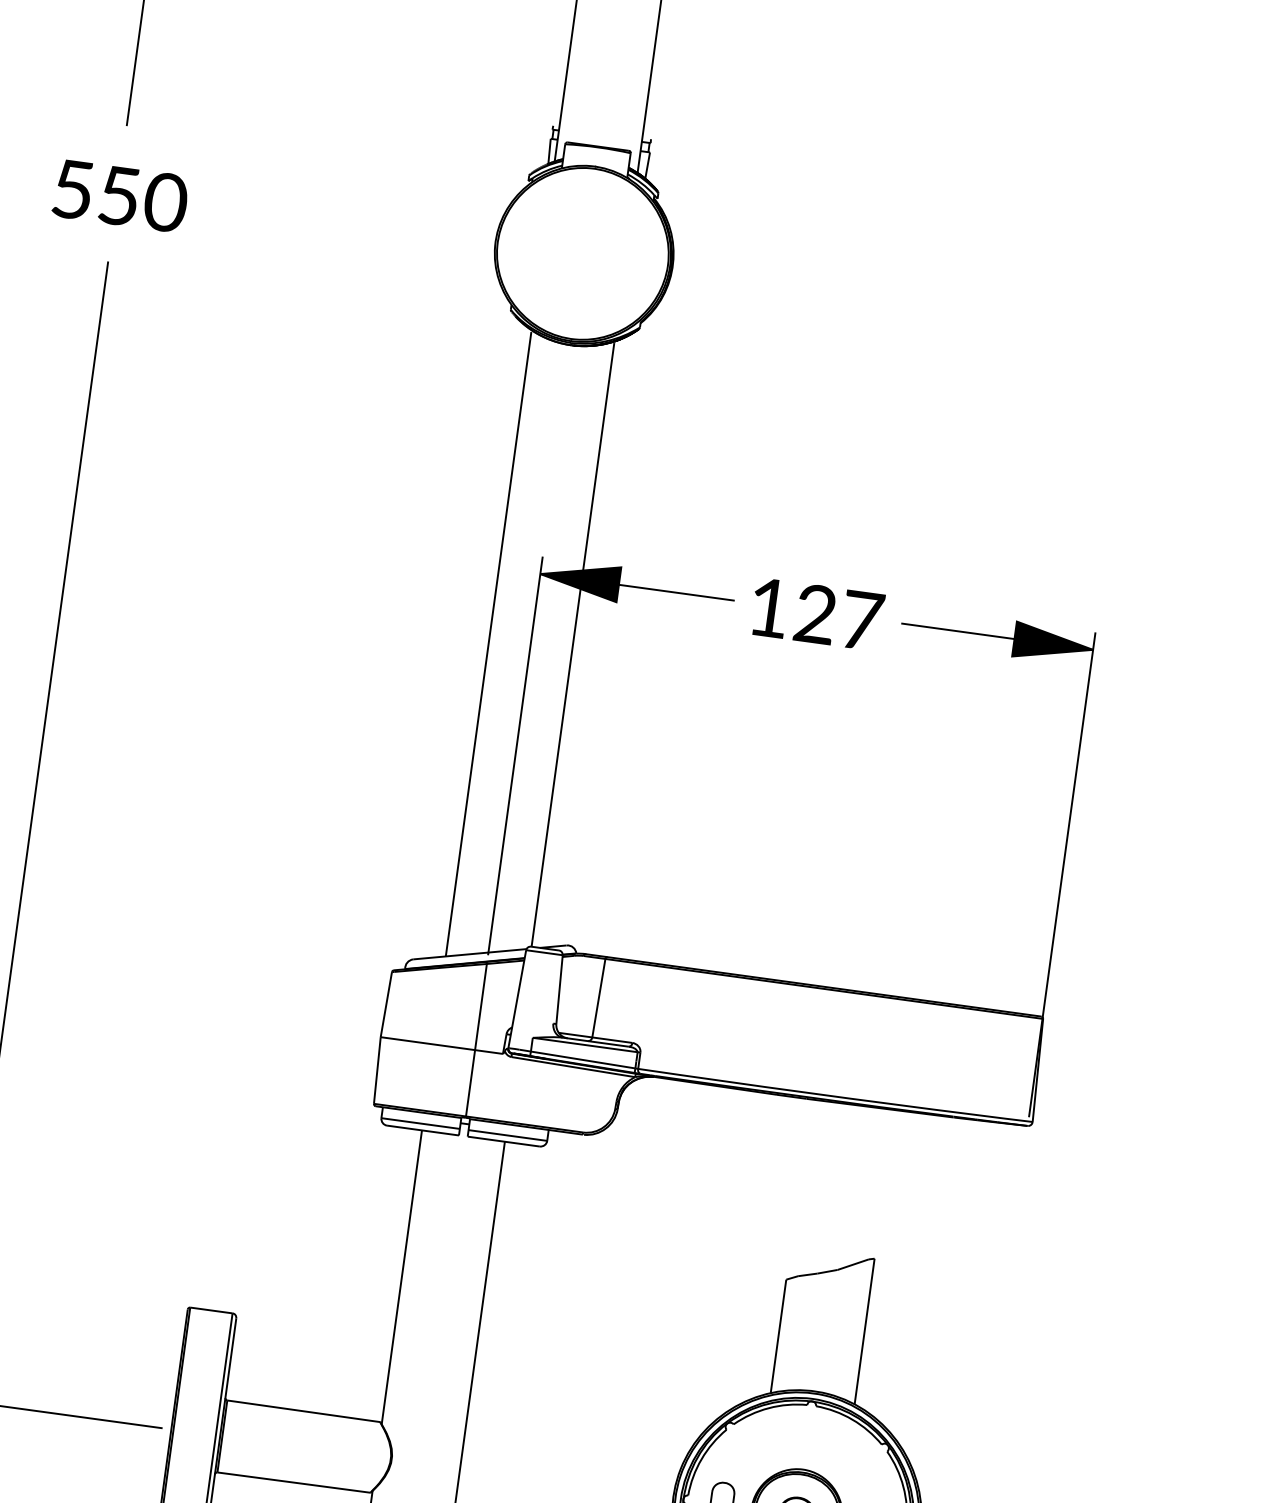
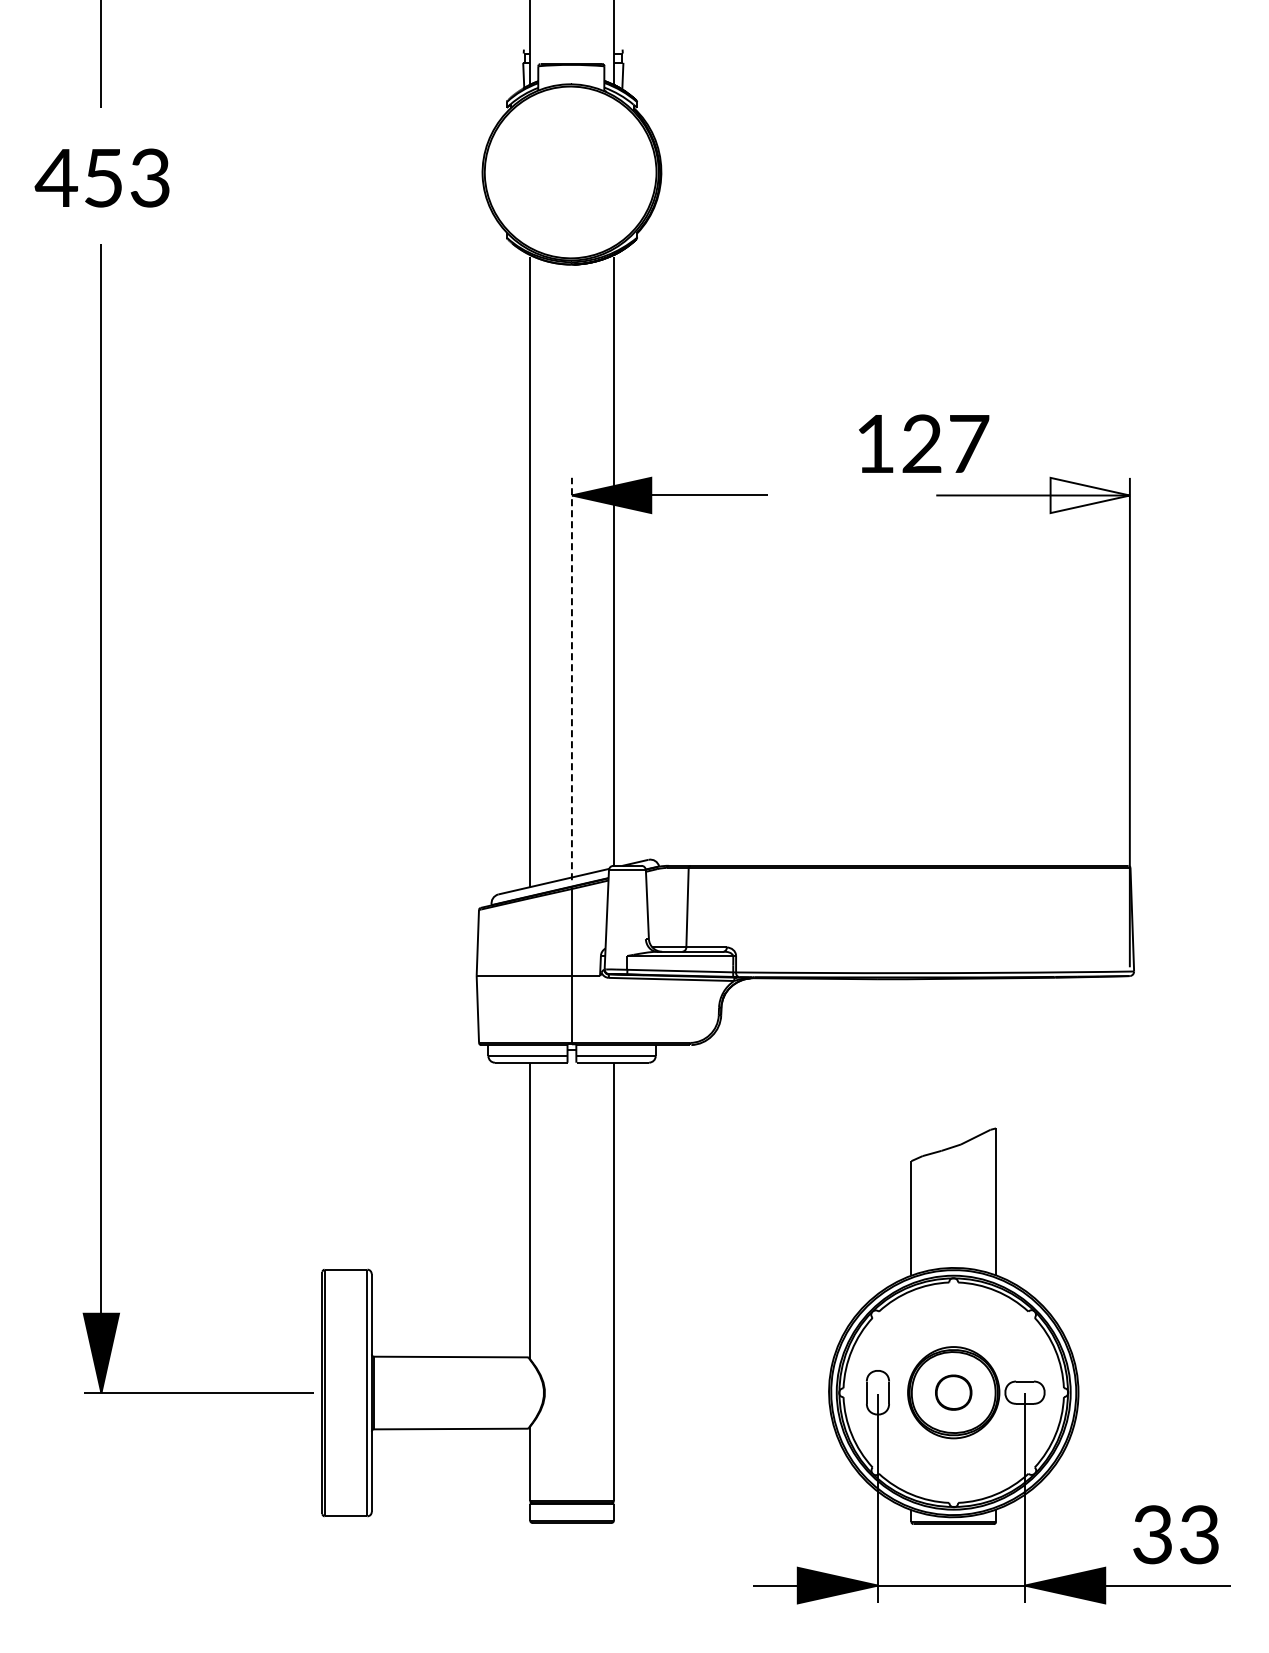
text: (118, 195) -> (102, 177), 550 -> 453
text: (817, 614) -> (924, 443), moved
fill: (1053, 644) -> (1089, 495), removed
line: (515, 755) -> (571, 678), solid -> dashed

